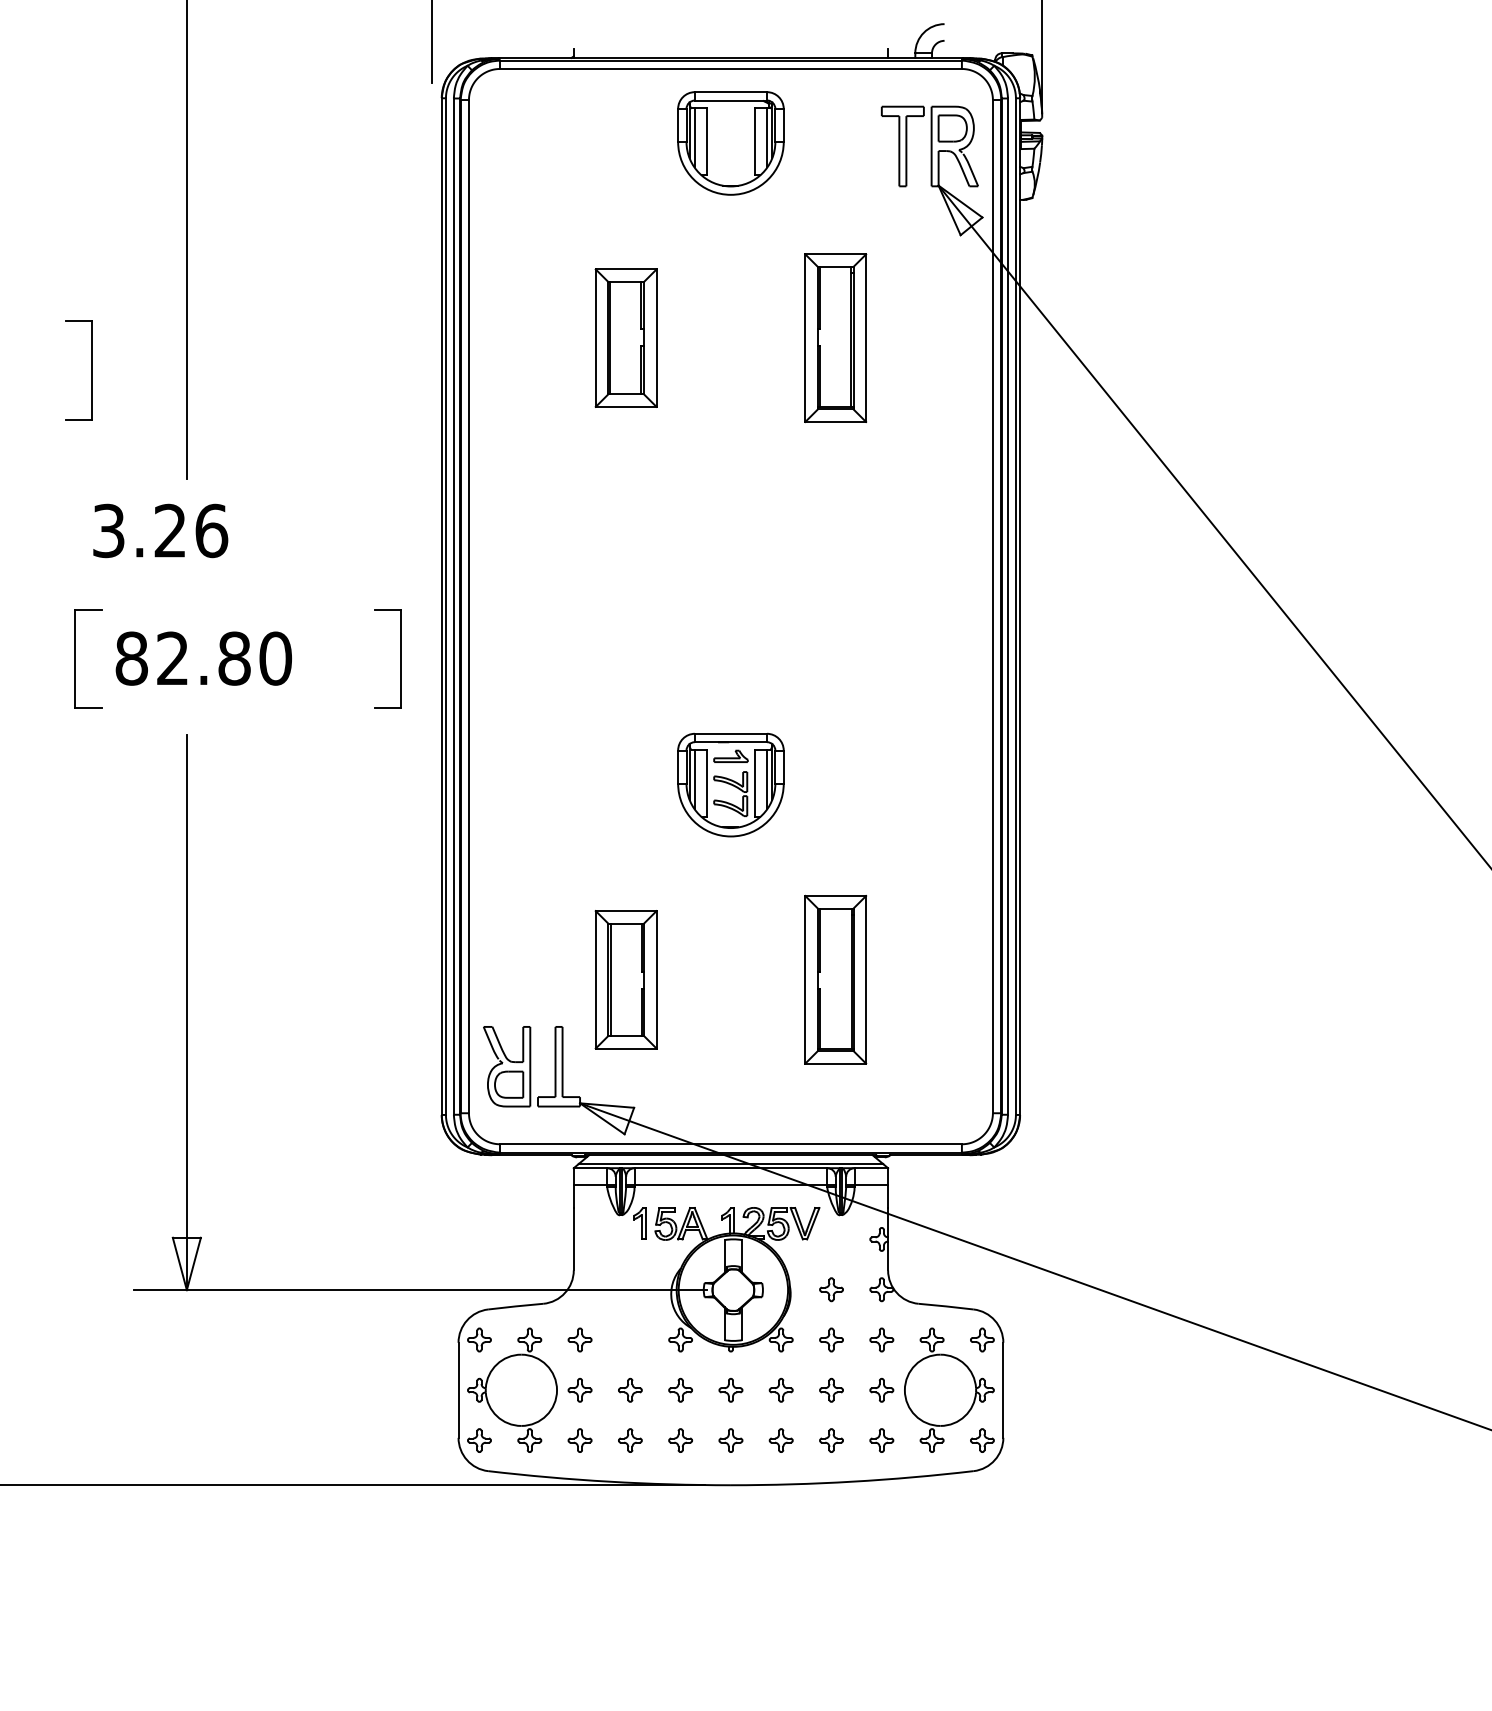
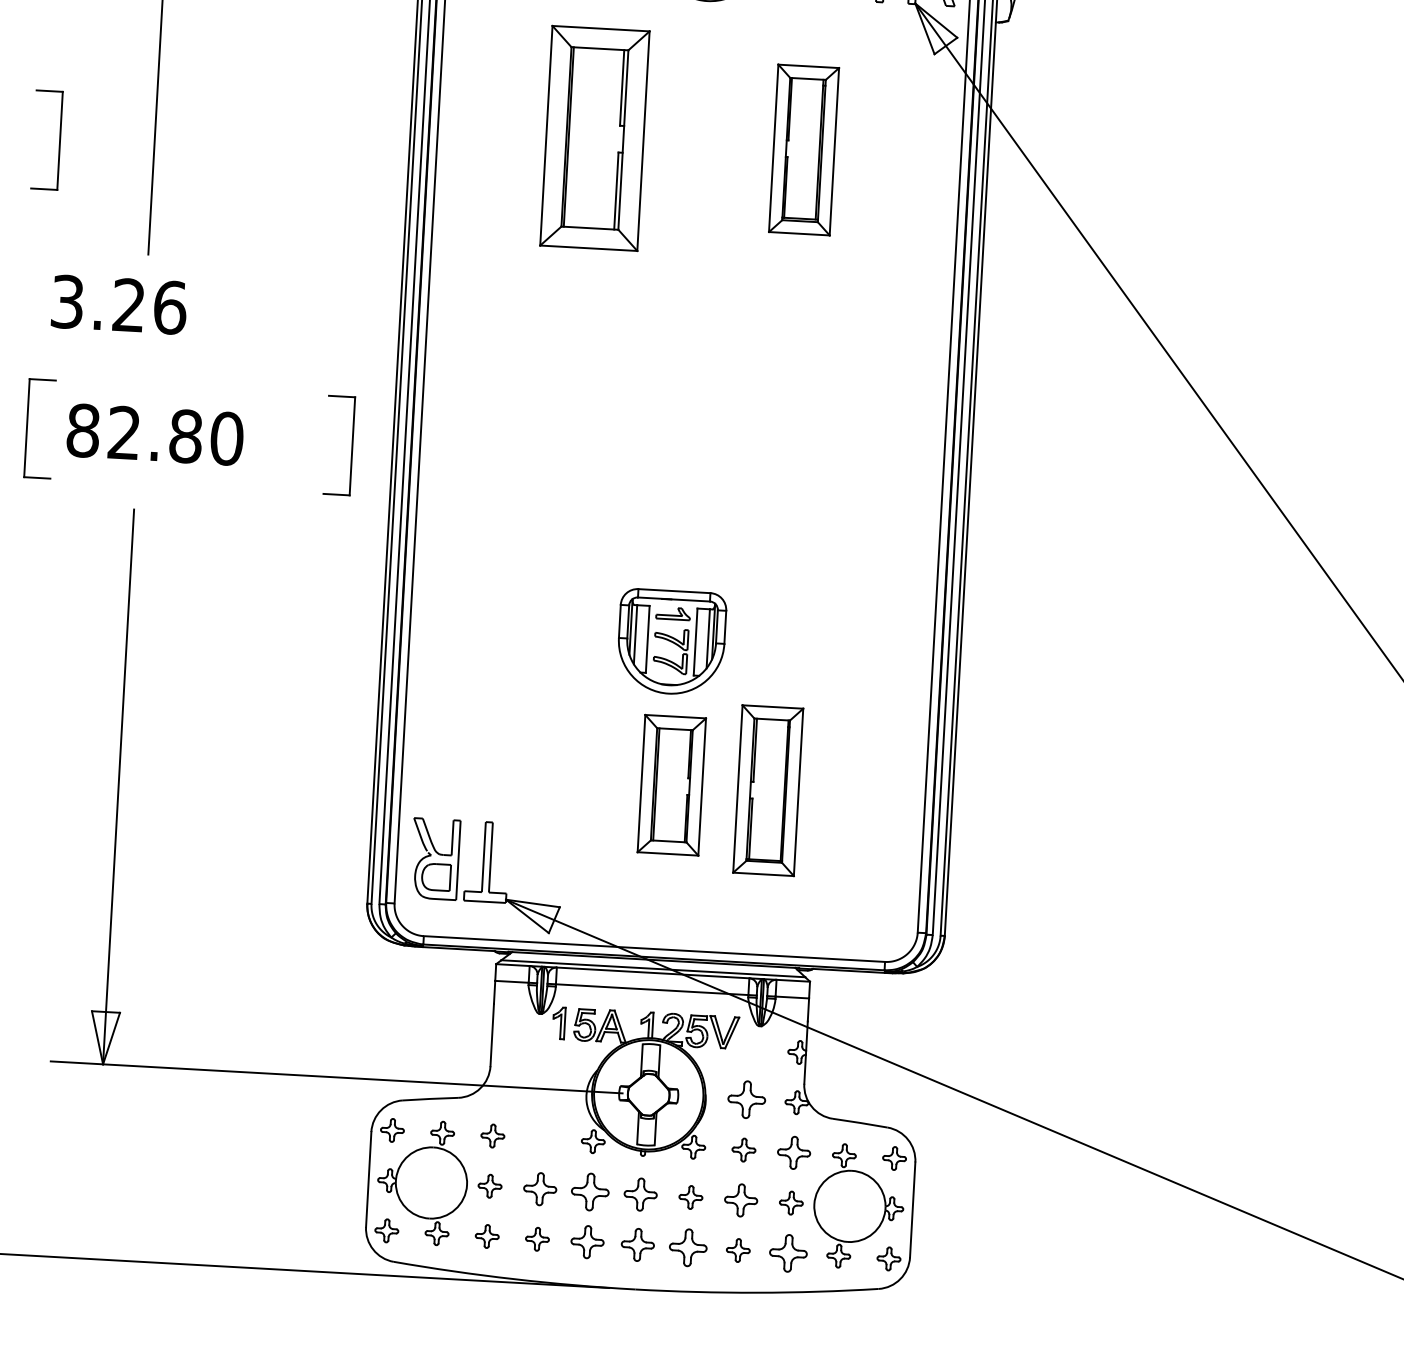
part: (625, 337) -> (594, 137), size x1.6
part: (730, 784) -> (671, 641), moved
part: (625, 979) -> (671, 784), moved
part: (831, 1289) -> (746, 1099), size x1.6
part: (881, 1339) -> (793, 1152), size x1.4
part: (630, 1389) -> (540, 1188), size x1.4
part: (680, 1389) -> (590, 1191), size x1.6
part: (831, 1389) -> (741, 1199), size x1.4
part: (730, 1390) -> (640, 1194), size x1.4
part: (680, 1440) -> (587, 1242), size x1.4
part: (730, 1440) -> (637, 1244), size x1.4
part: (780, 1440) -> (687, 1247), size x1.6
part: (881, 1440) -> (788, 1253), size x1.6

